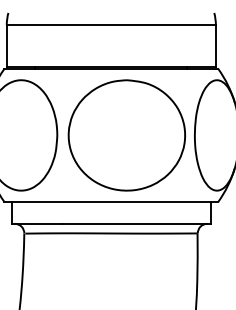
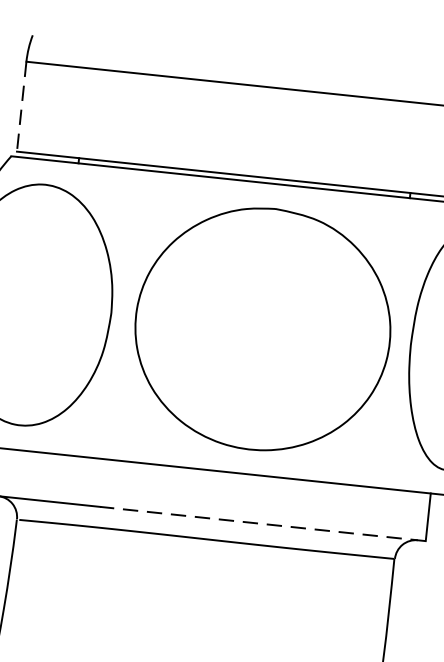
line: (6, 45) -> (21, 105), solid -> dashed
line: (136, 223) -> (263, 523), solid -> dashed

